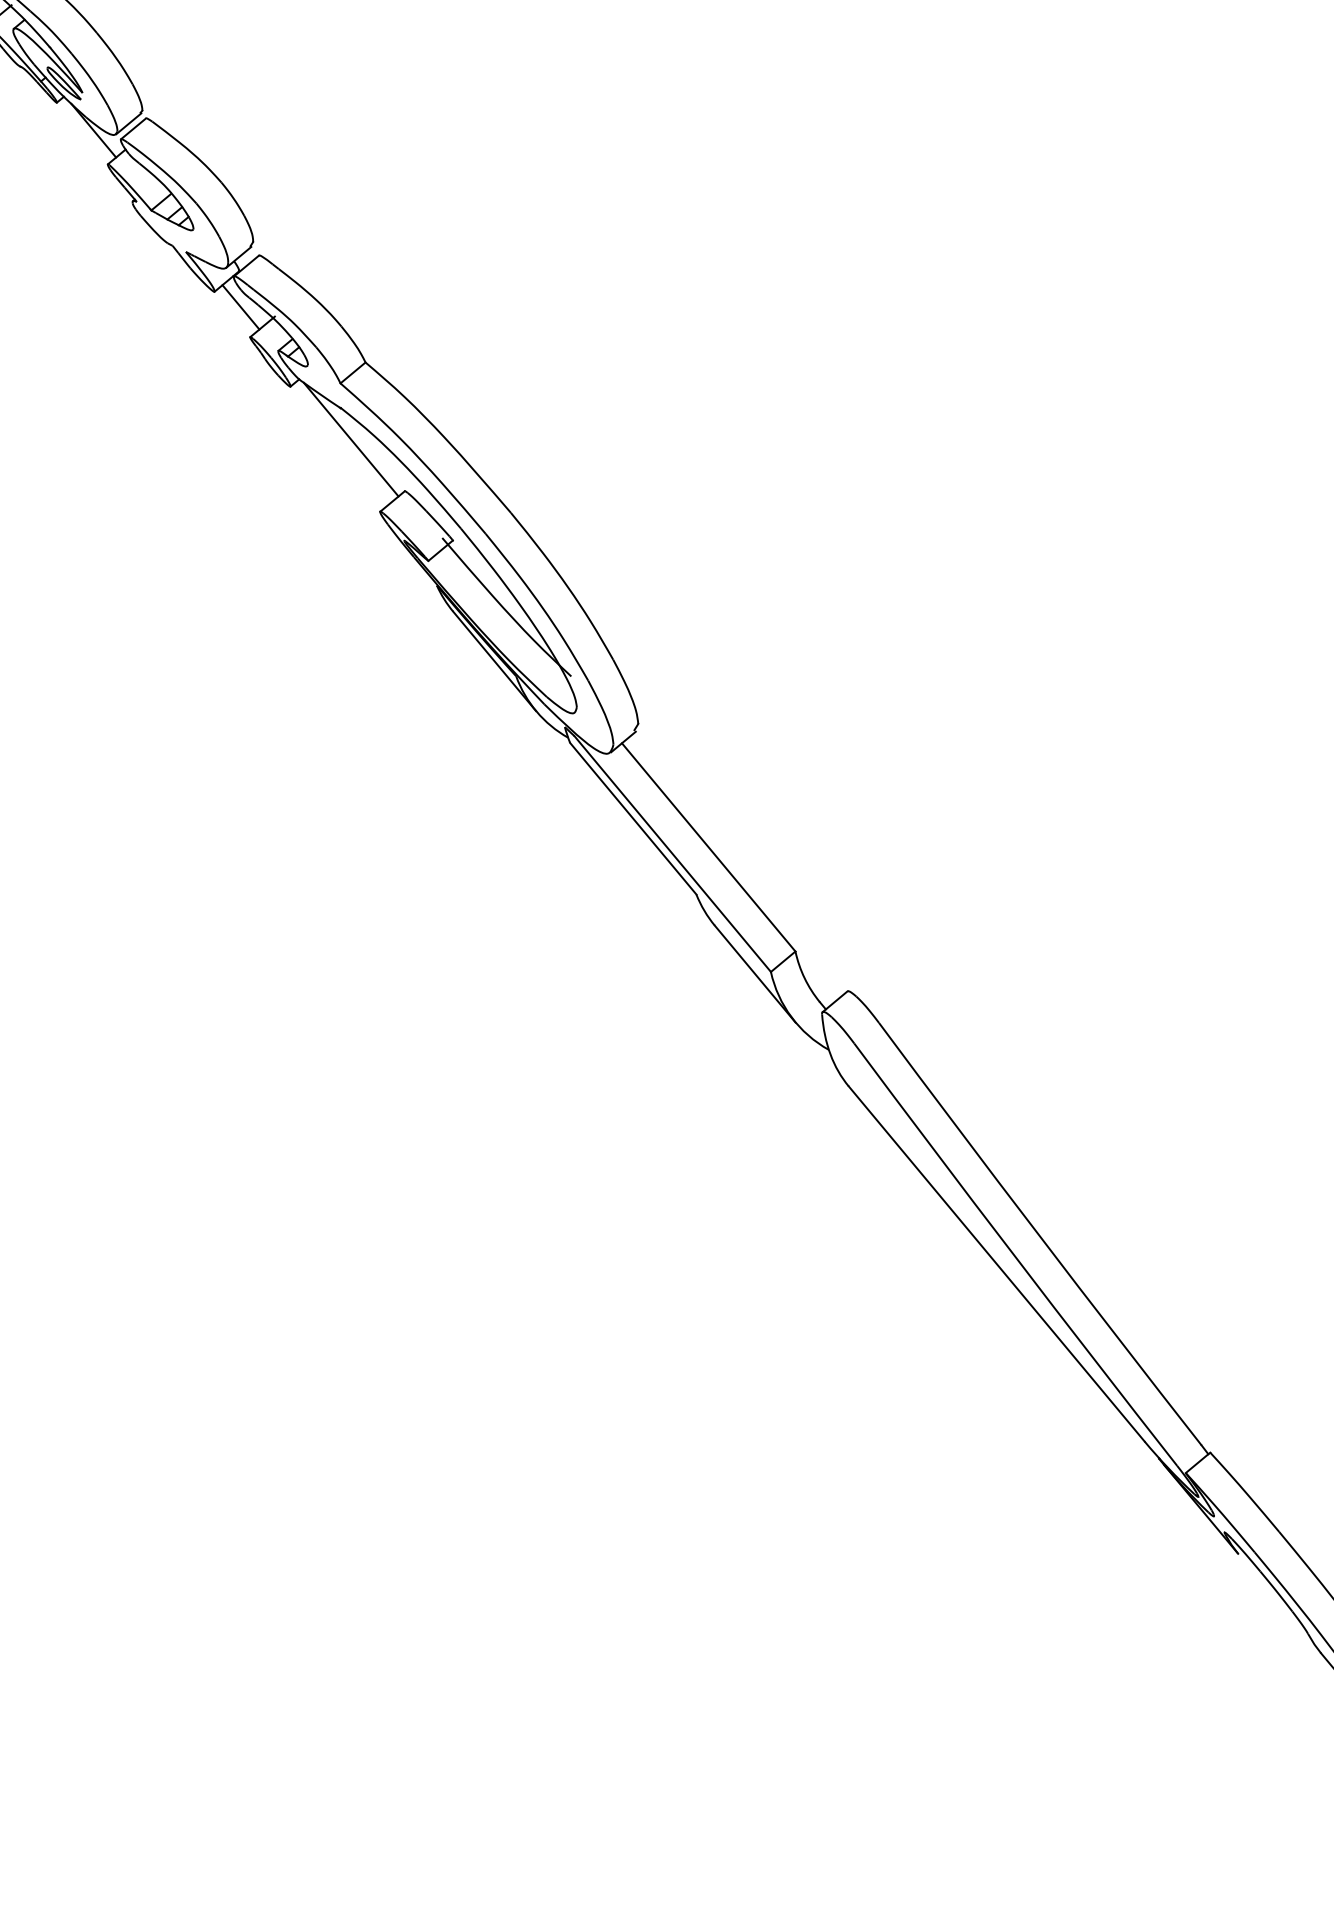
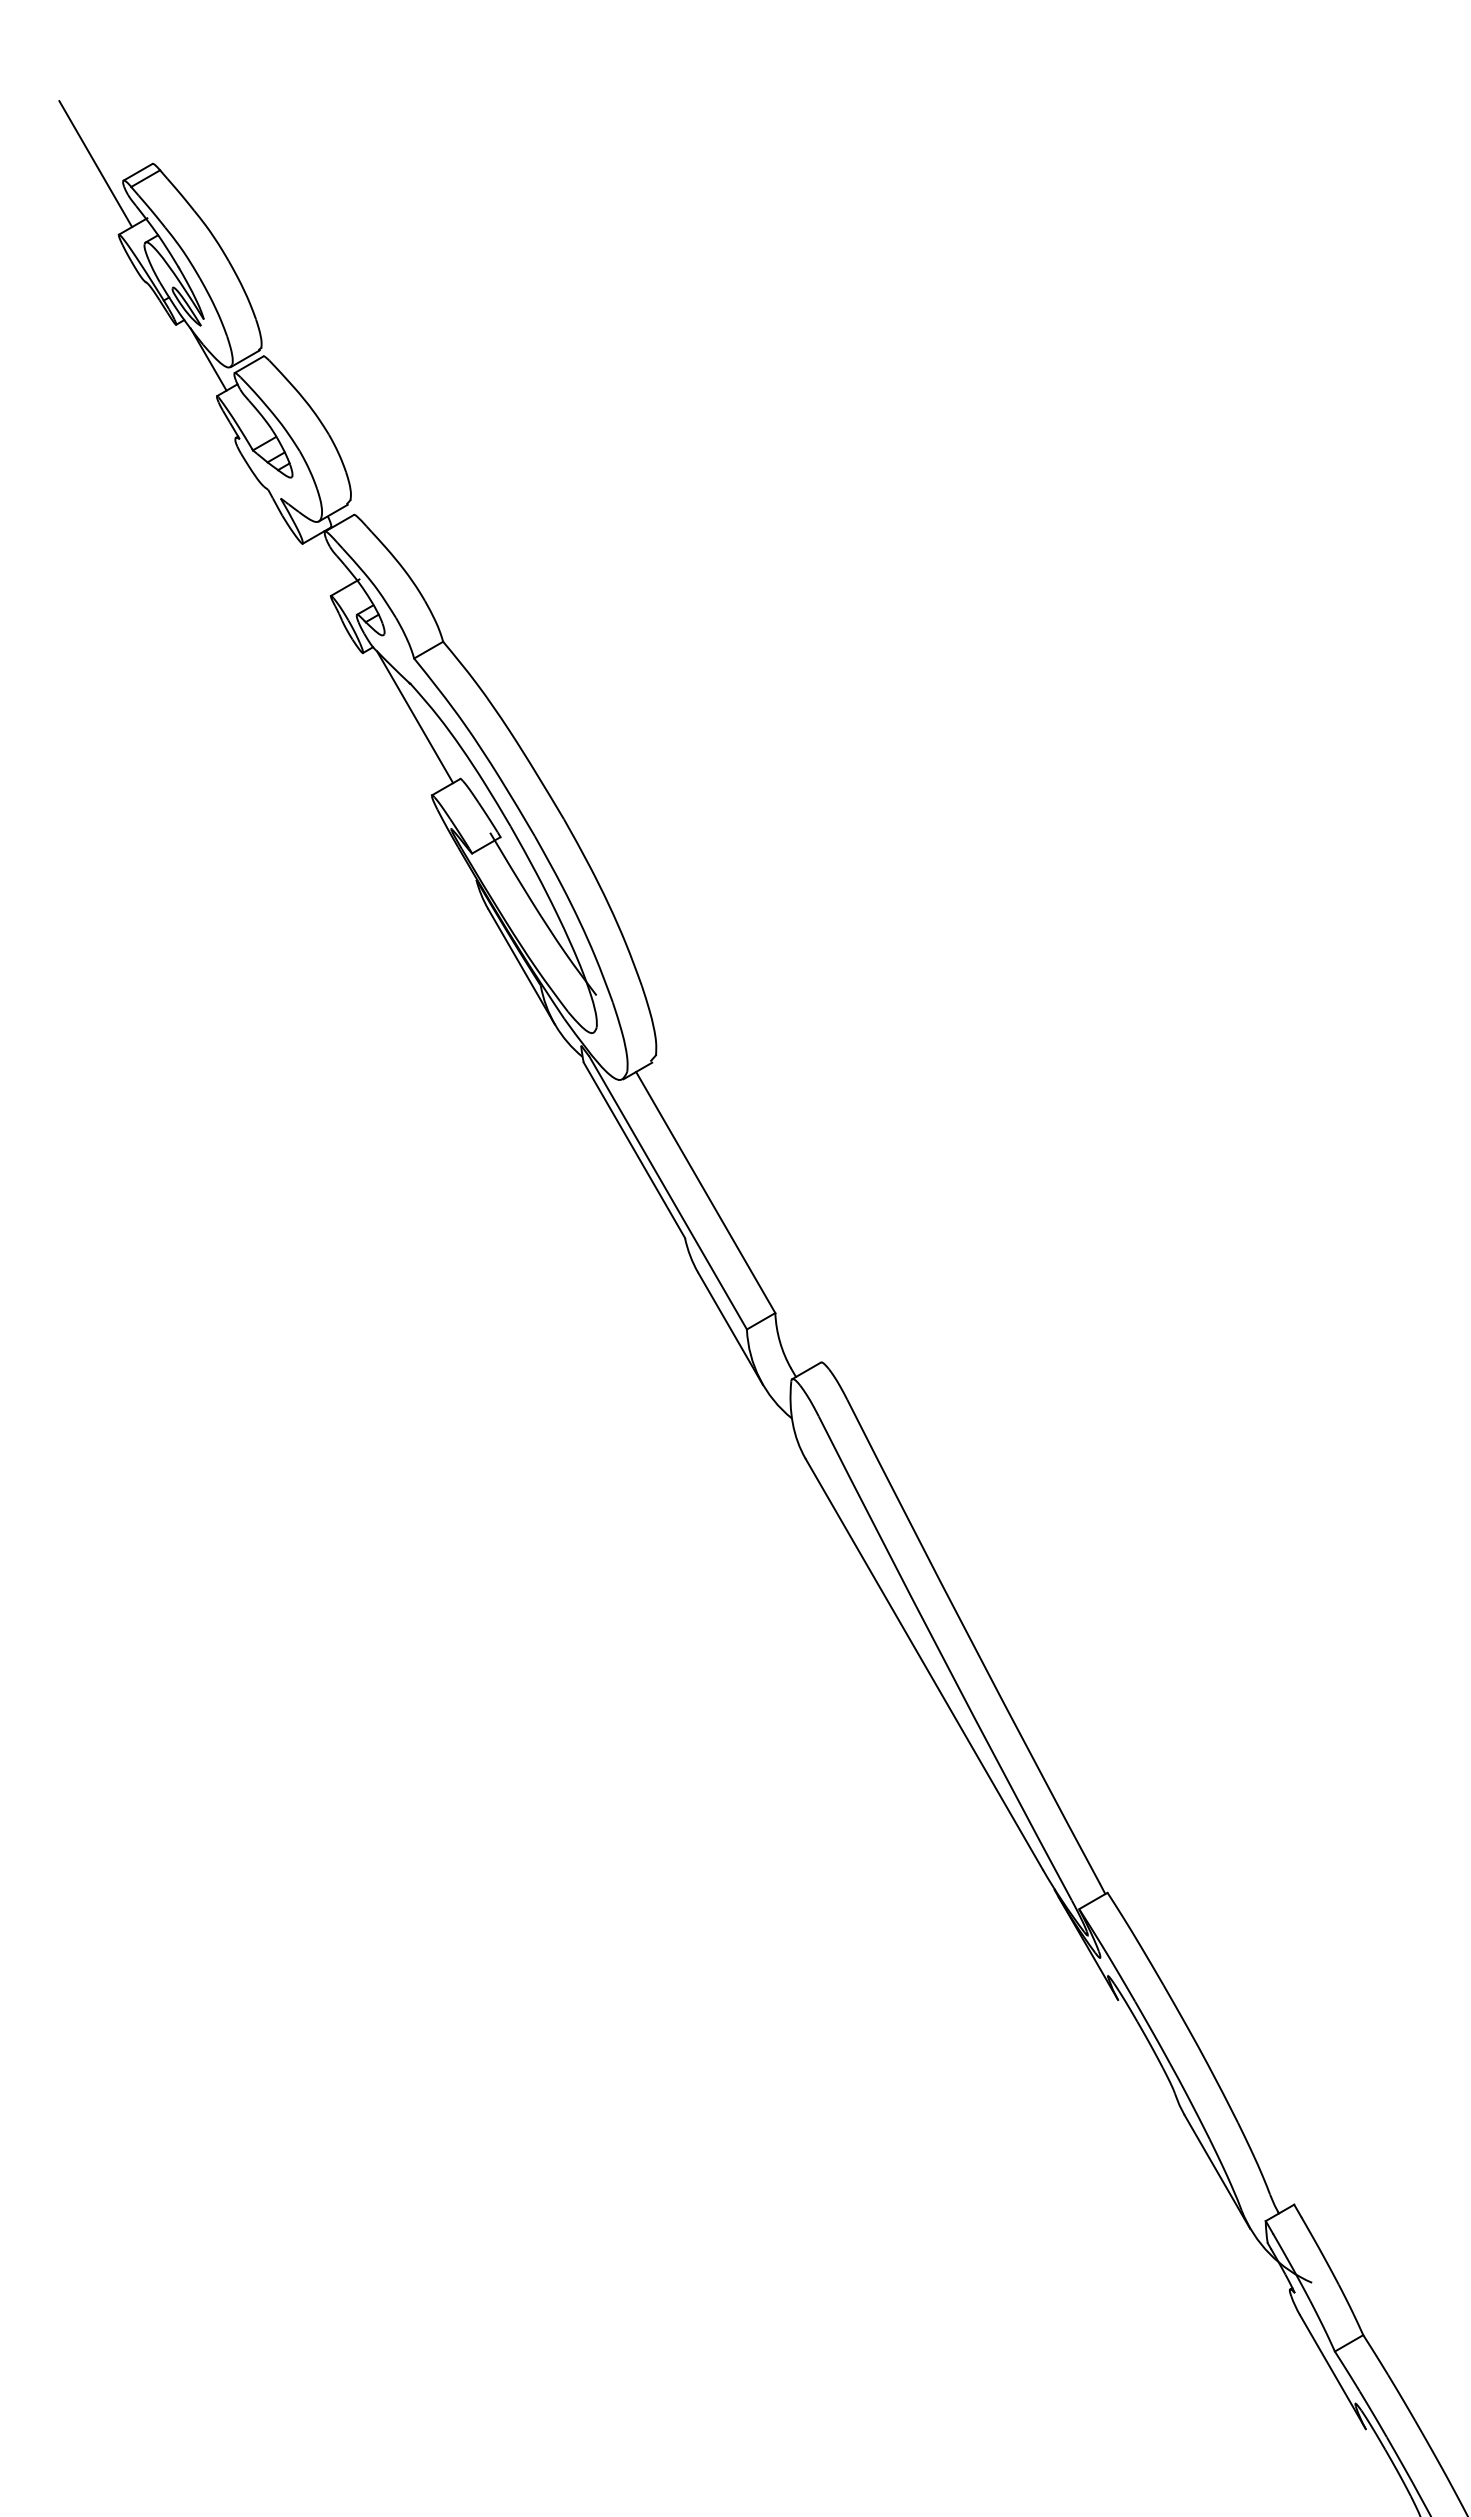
line: (240, 306) -> (326, 563), removed

